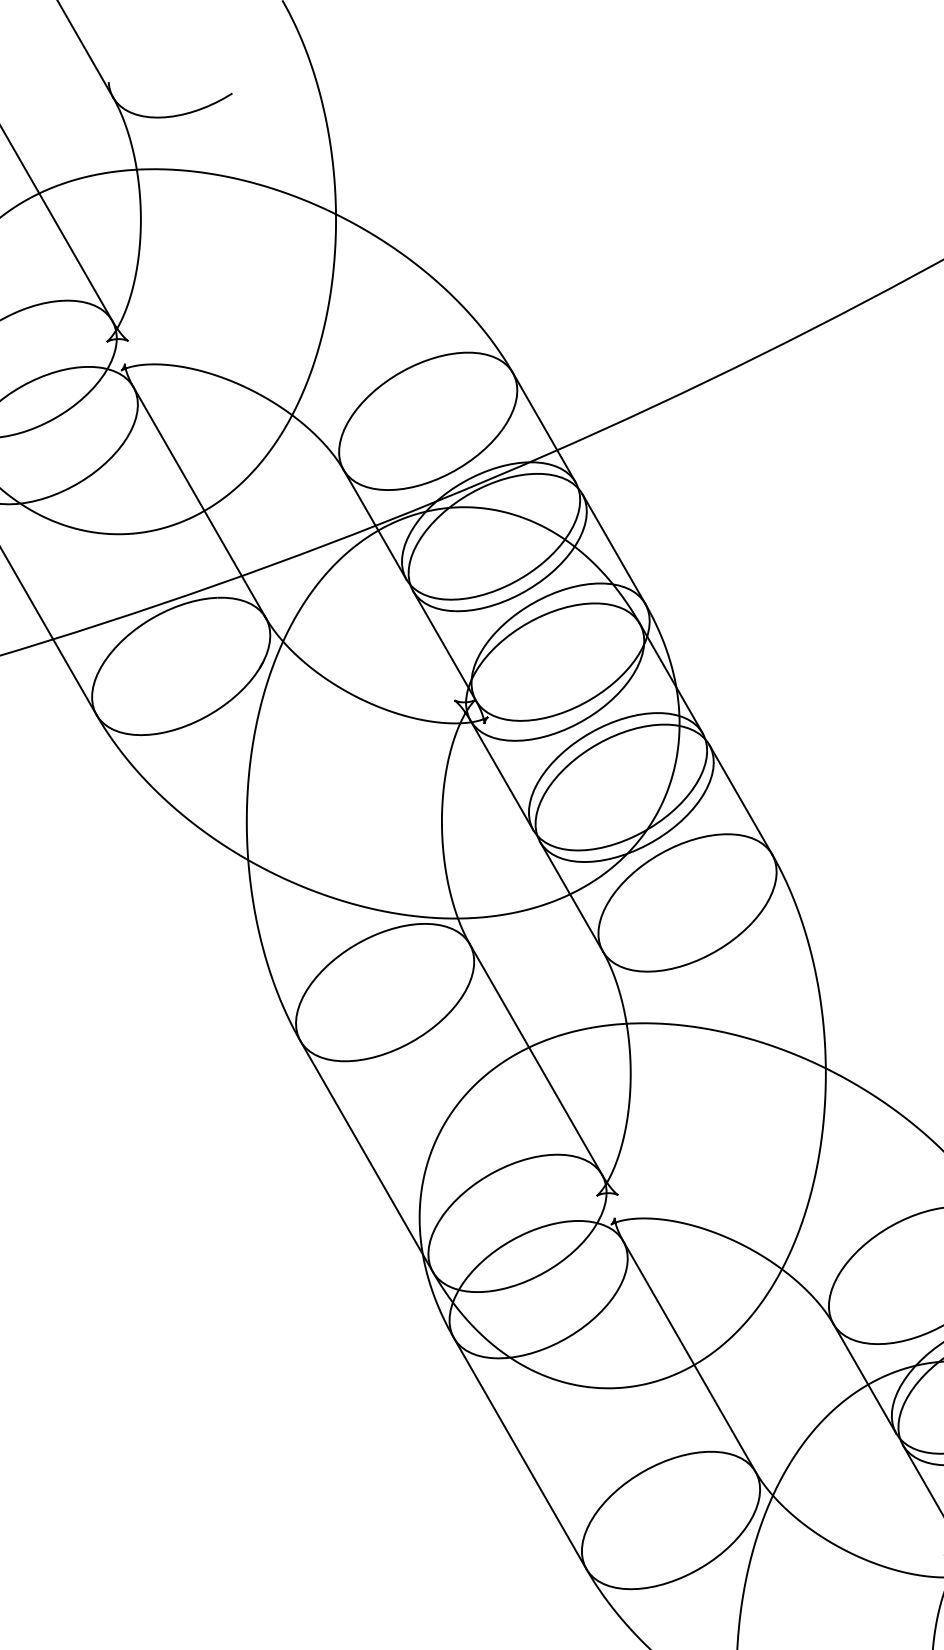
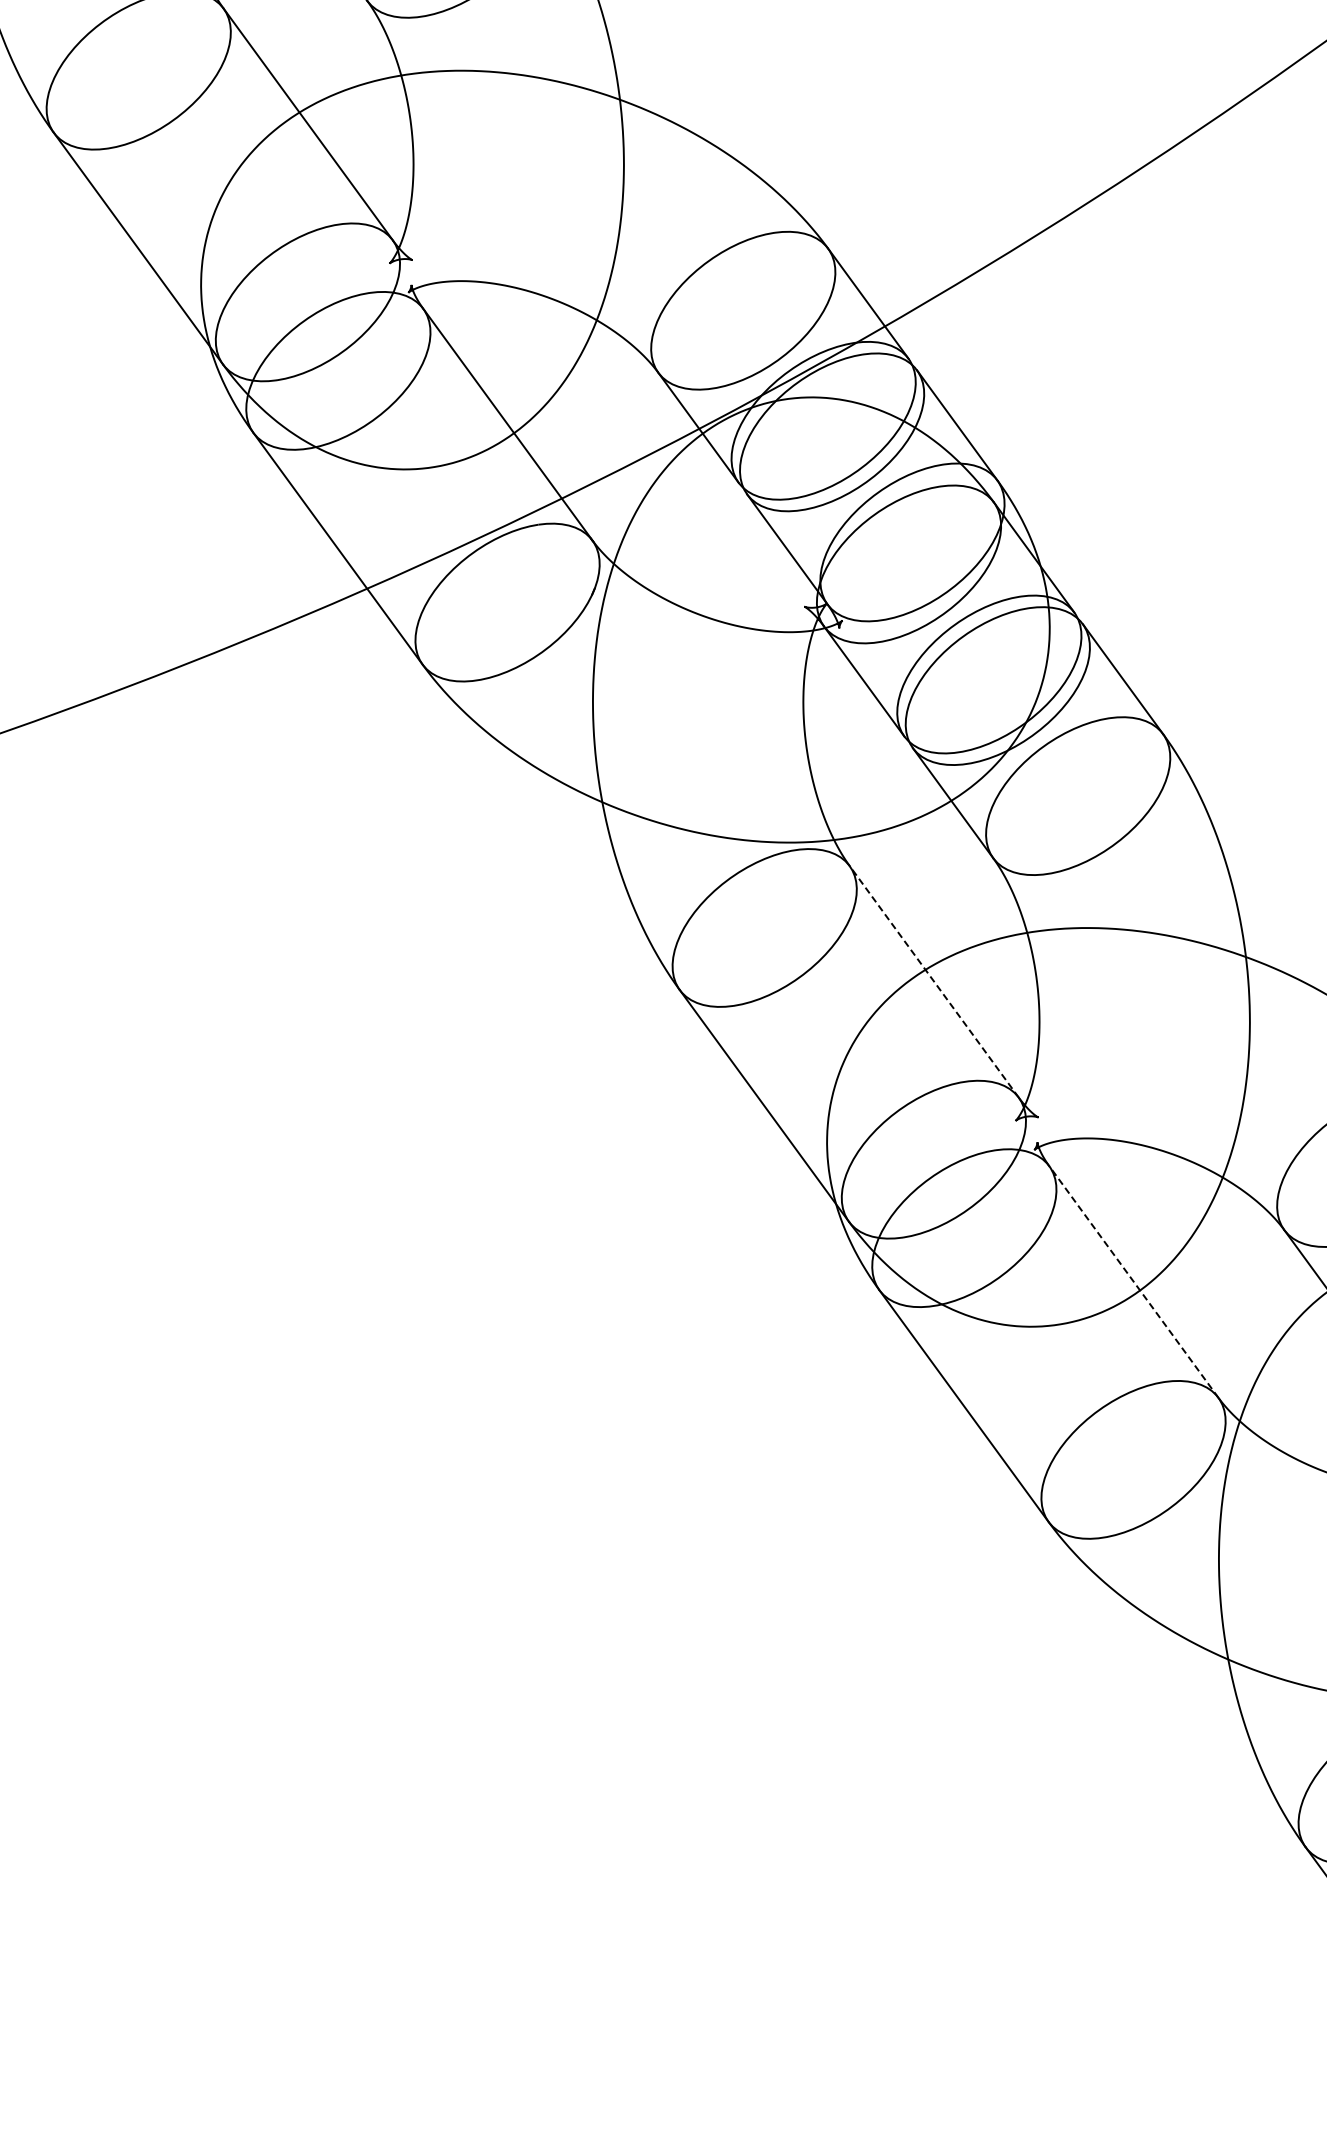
line: (535, 1059) -> (933, 981), solid -> dashed
line: (689, 1356) -> (1133, 1281), solid -> dashed

